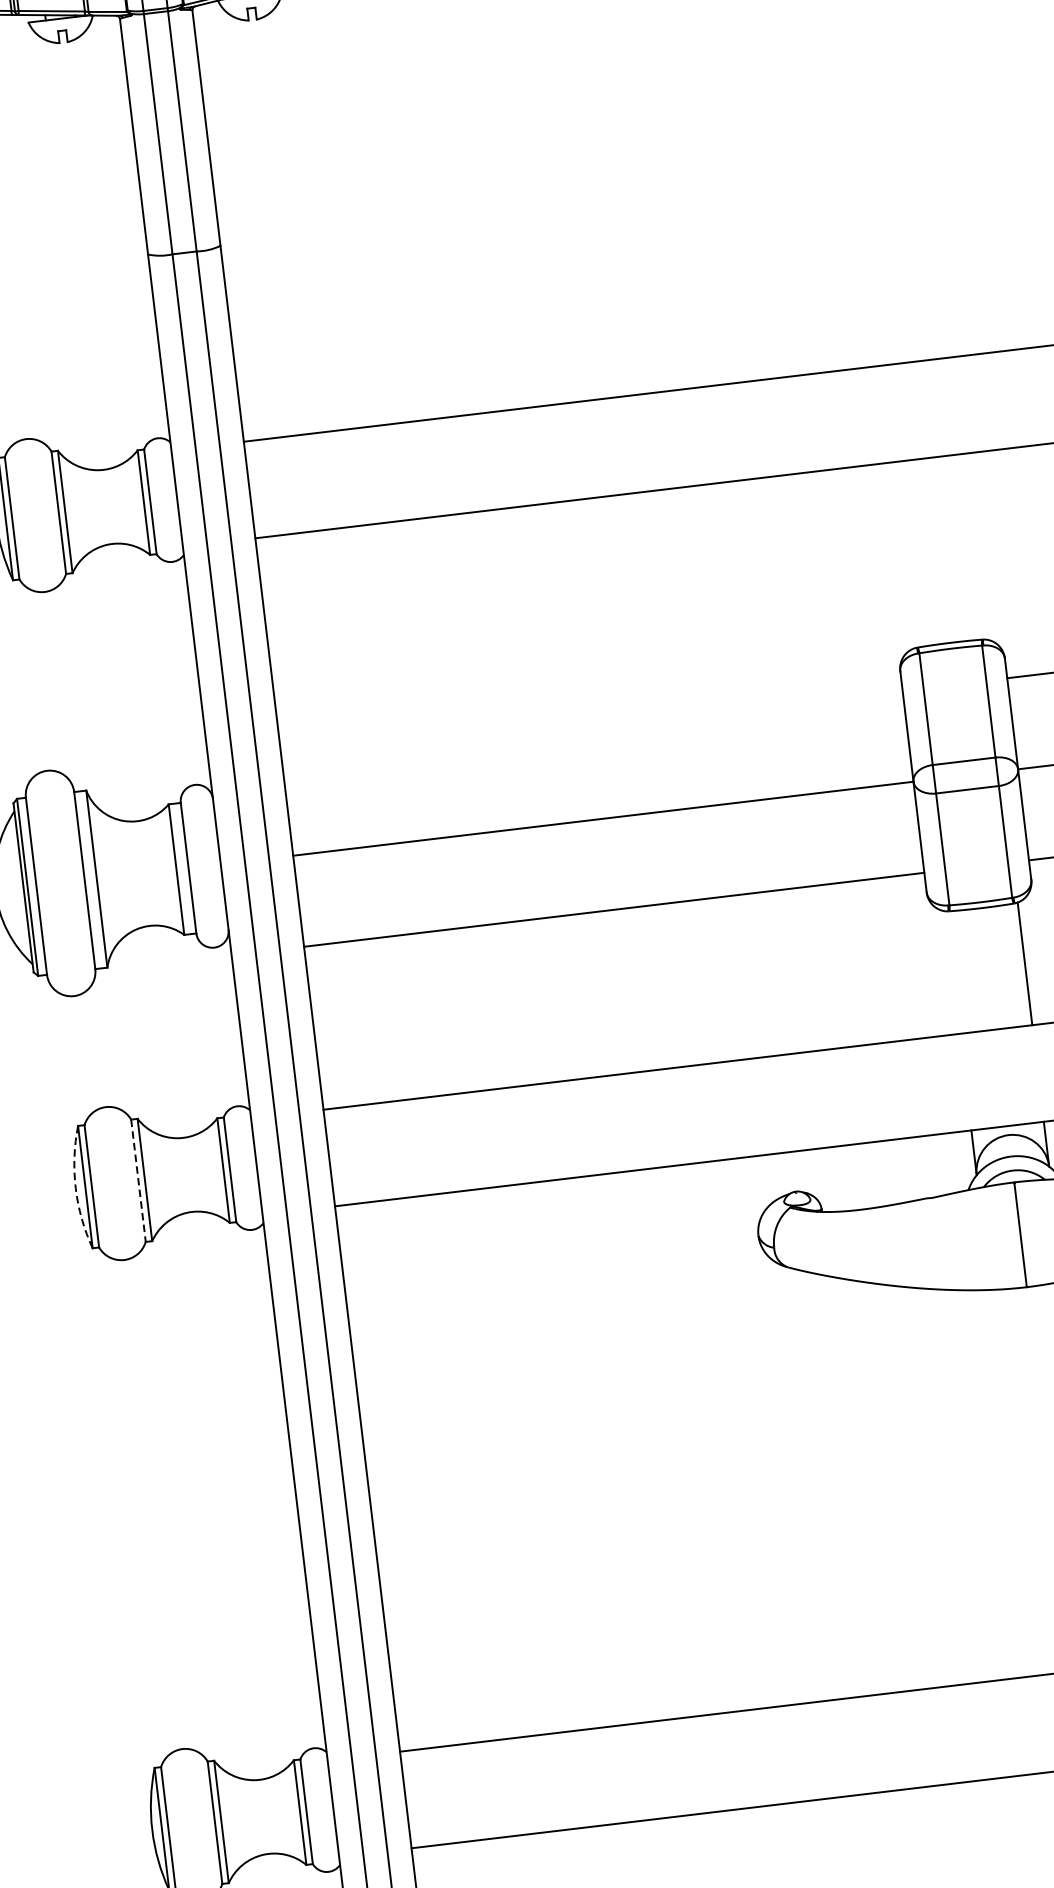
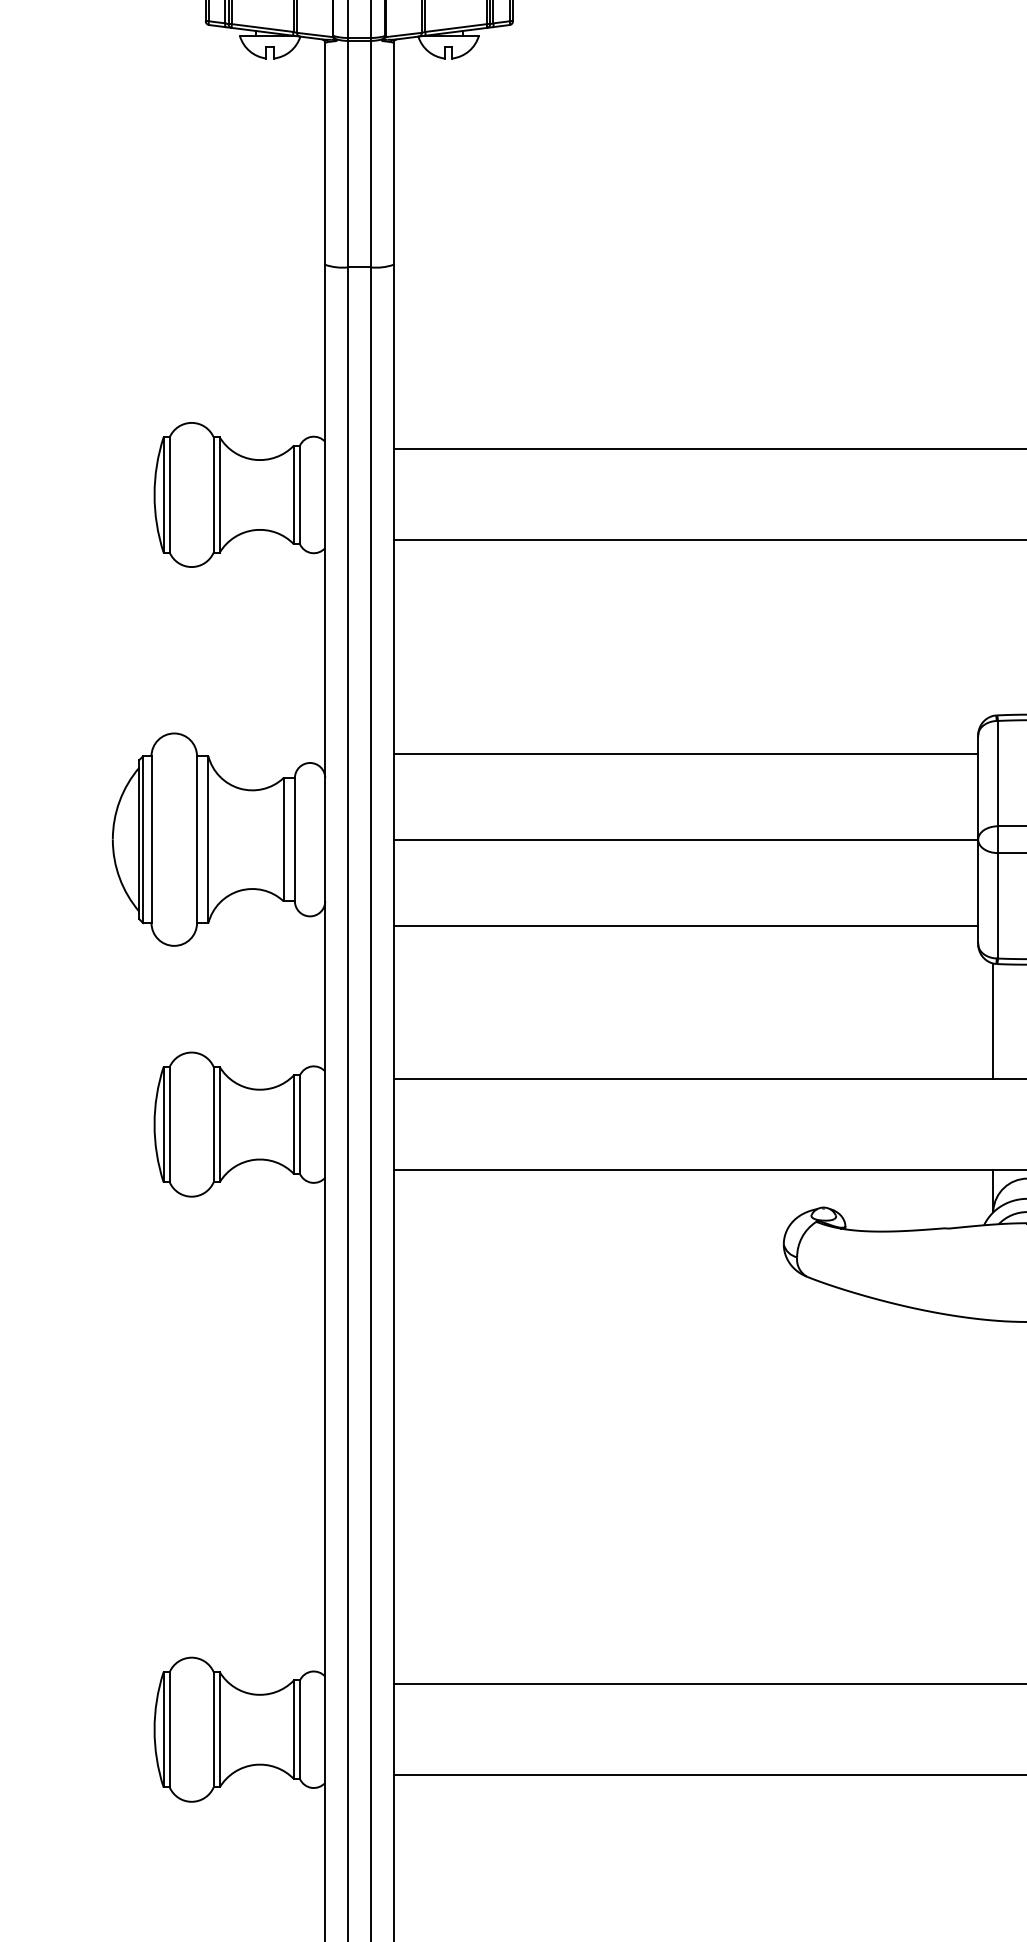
line: (592, 727) -> (685, 753), added
line: (952, 972) -> (993, 1021), added
line: (138, 1180) -> (213, 1124), dashed -> solid
arc: (75, 1188) -> (154, 1124), dashed -> solid

